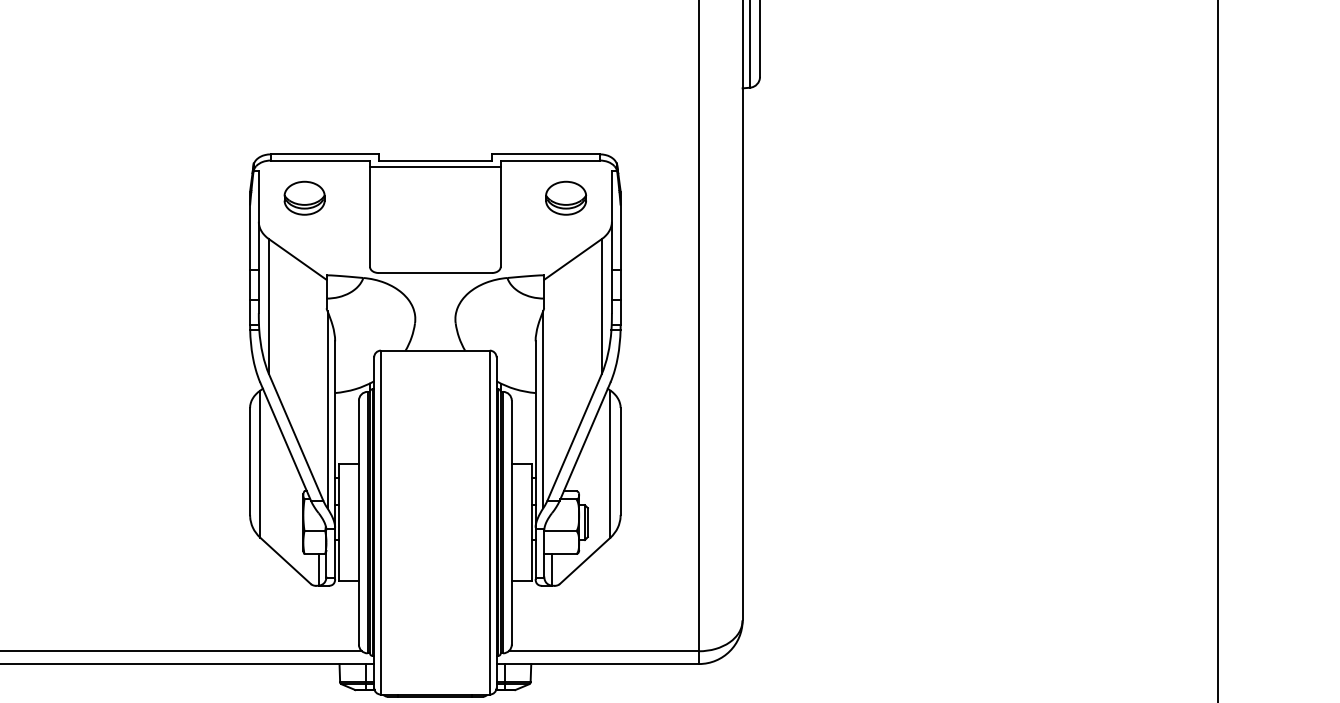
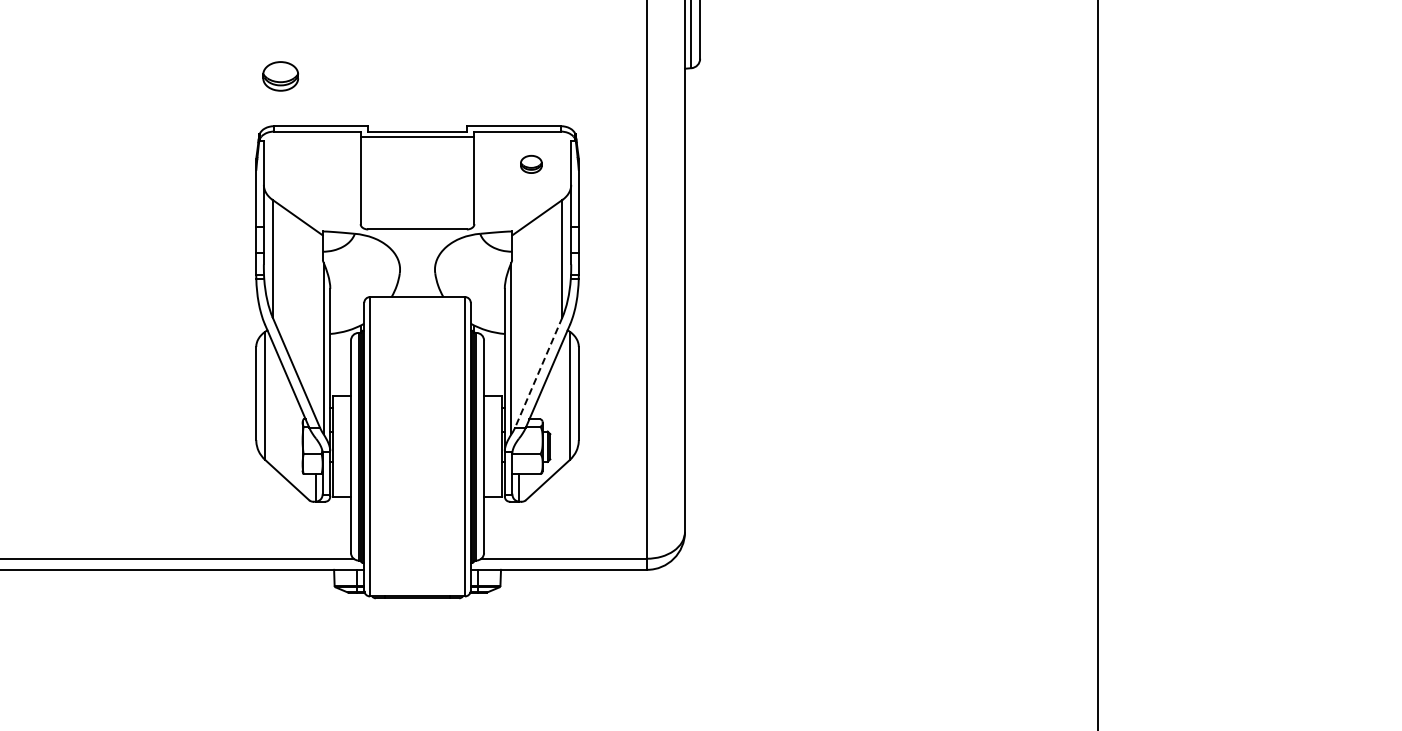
part: (304, 198) -> (280, 76), moved
part: (566, 198) -> (531, 164), size x0.6
line: (574, 437) -> (538, 372), solid -> dashed

